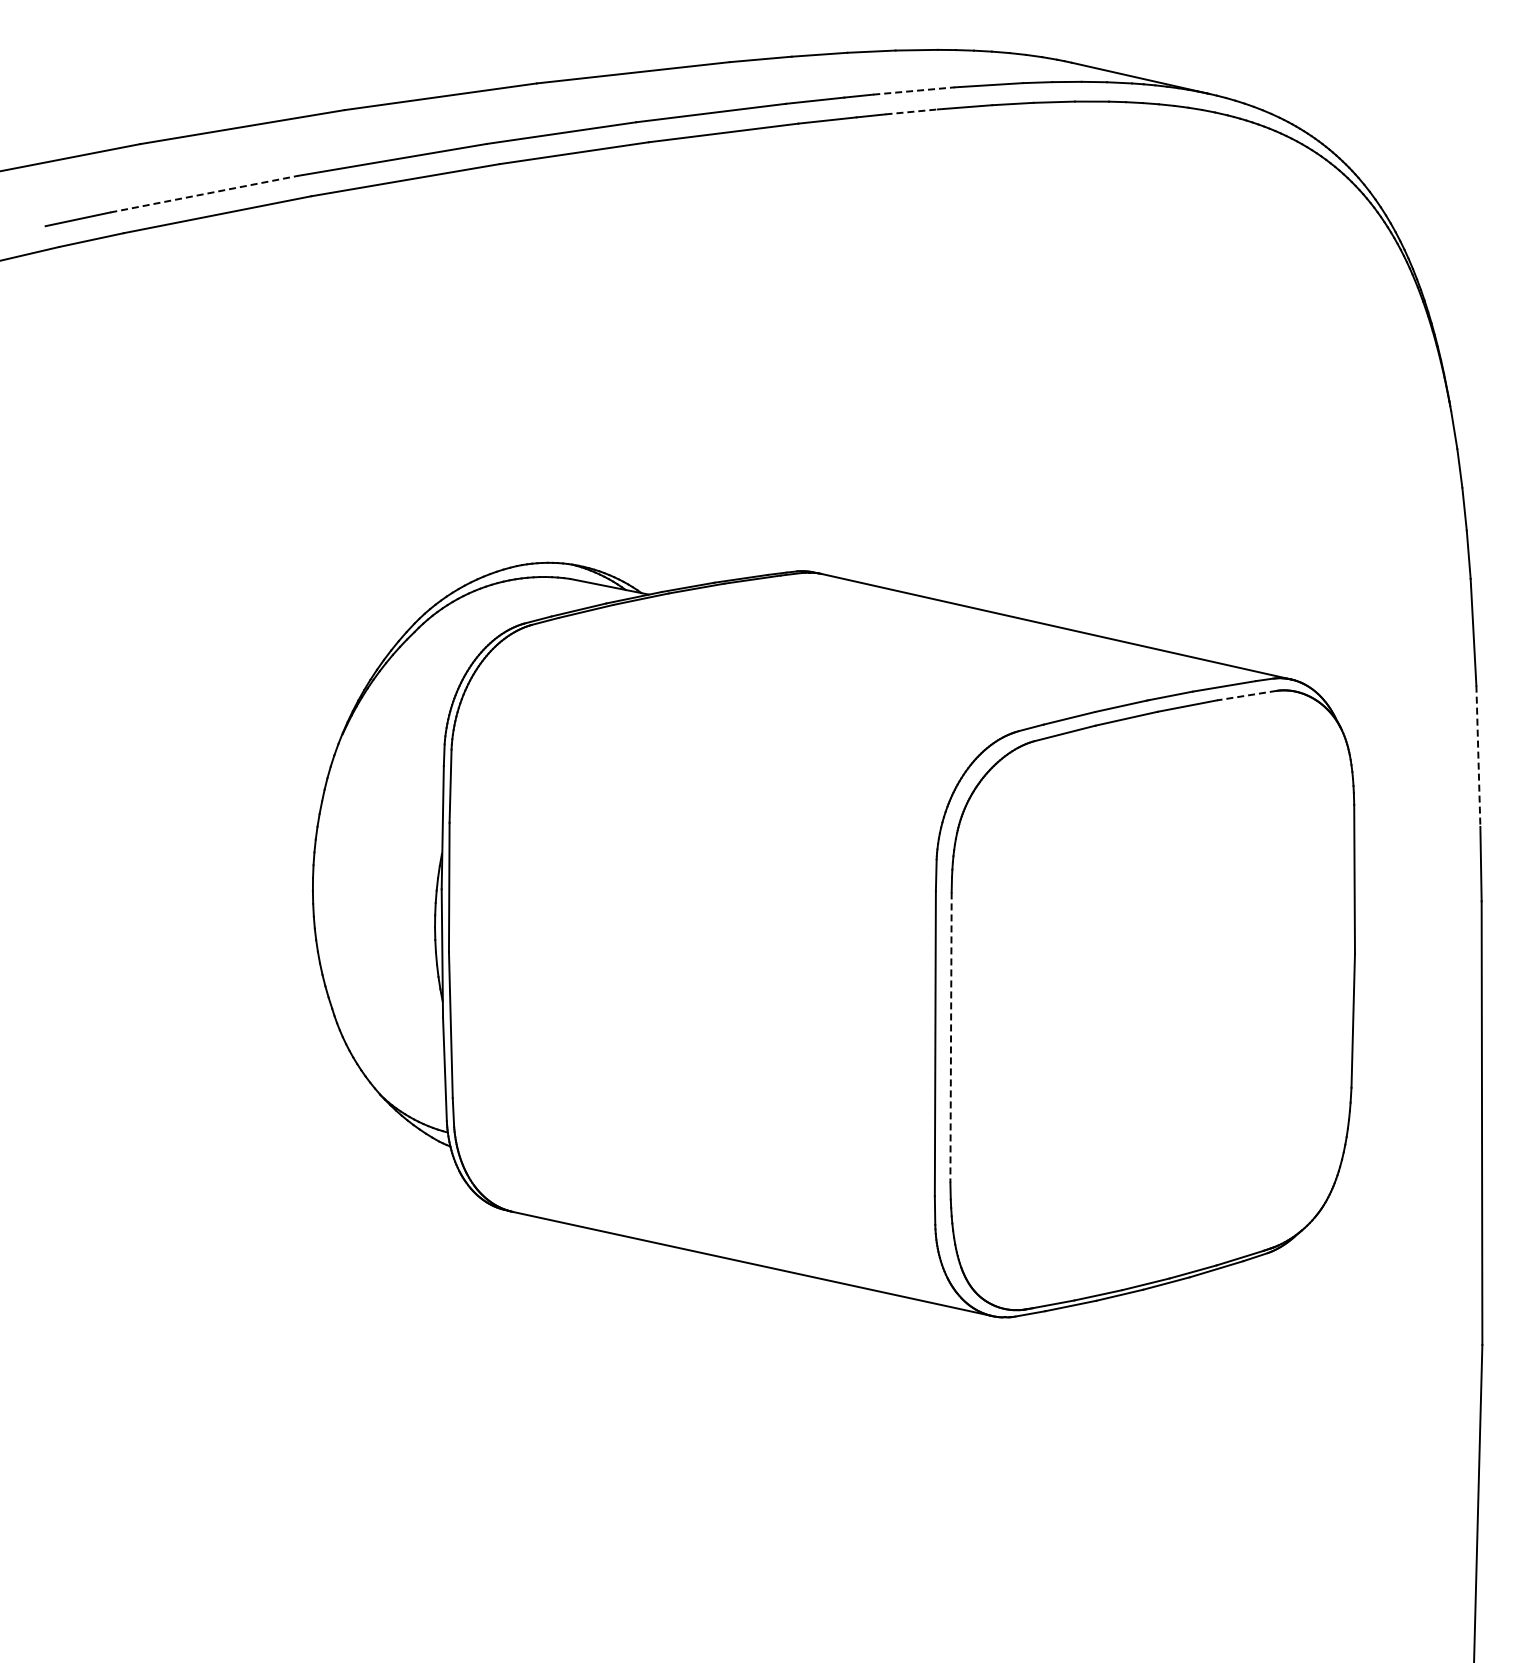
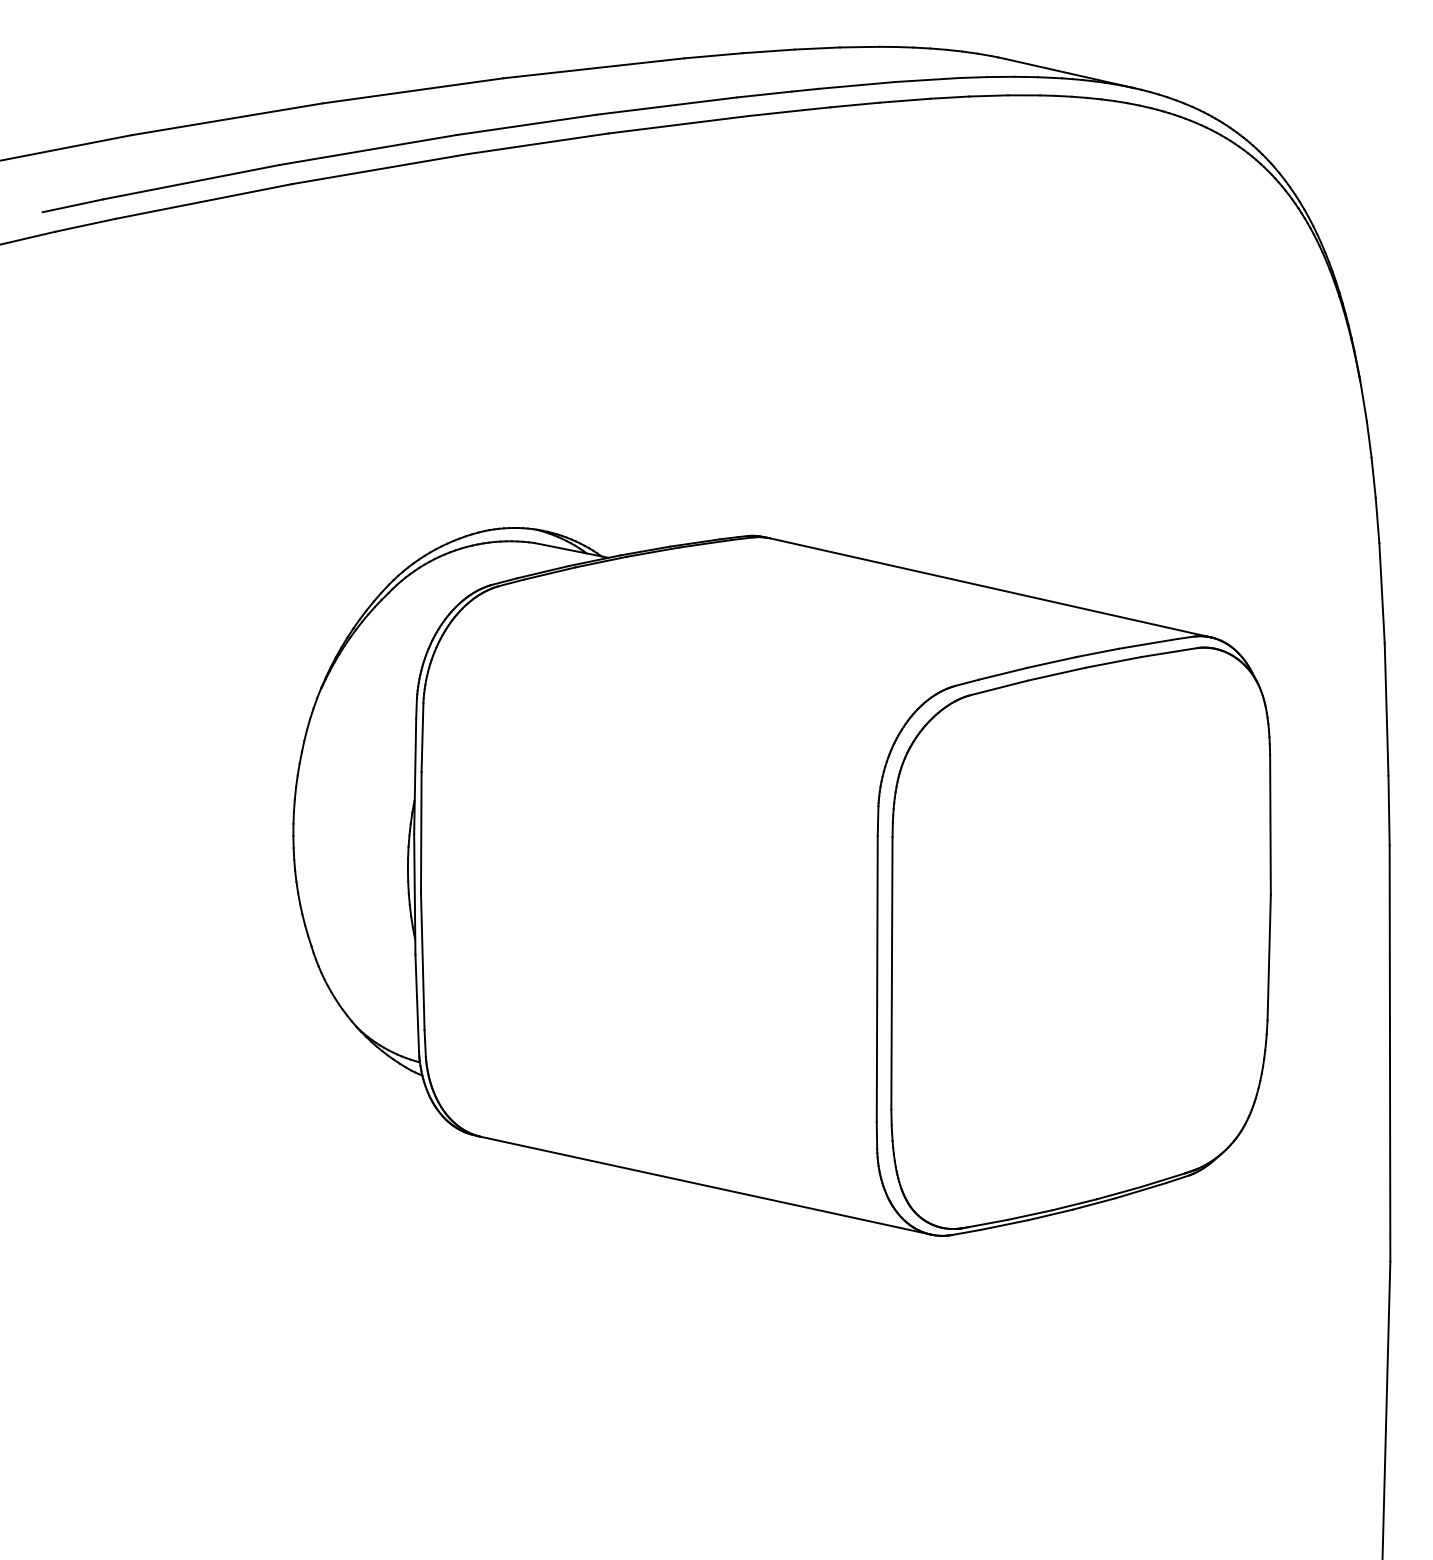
line: (914, 91) -> (857, 85), dashed -> solid
line: (912, 111) -> (855, 104), dashed -> solid
line: (204, 194) -> (191, 182), dashed -> solid
line: (1246, 695) -> (1169, 652), dashed -> solid
line: (1478, 756) -> (1386, 709), dashed -> solid
line: (951, 1038) -> (892, 974), dashed -> solid

